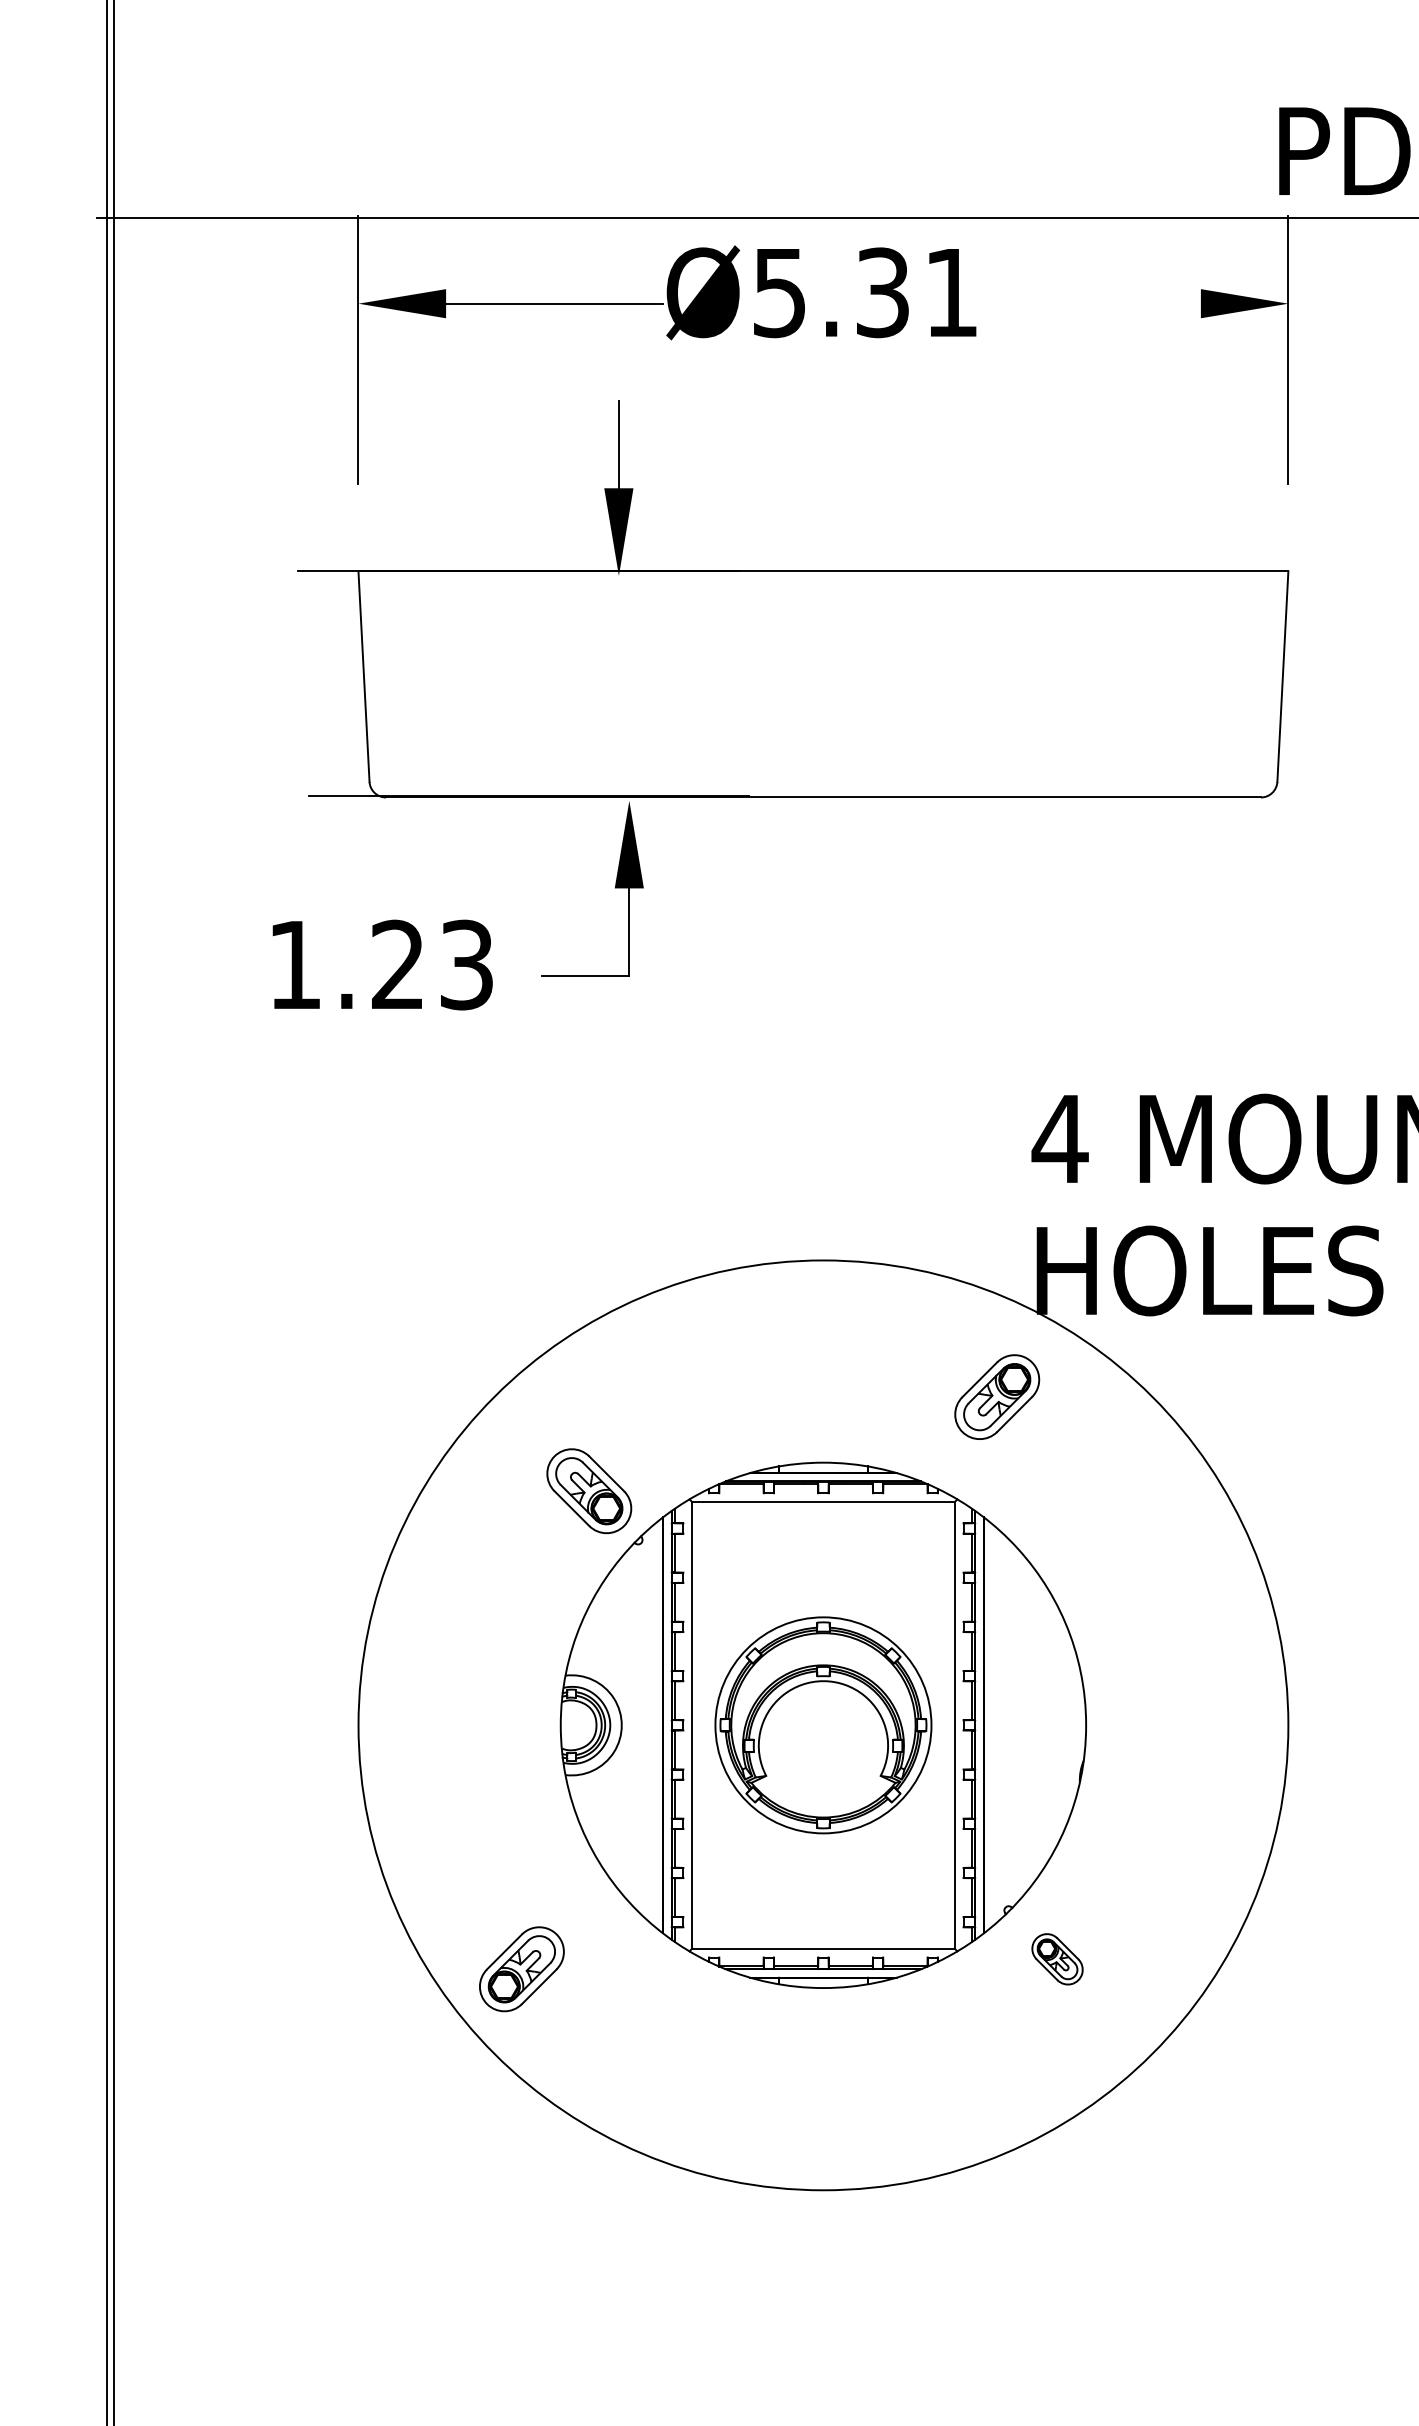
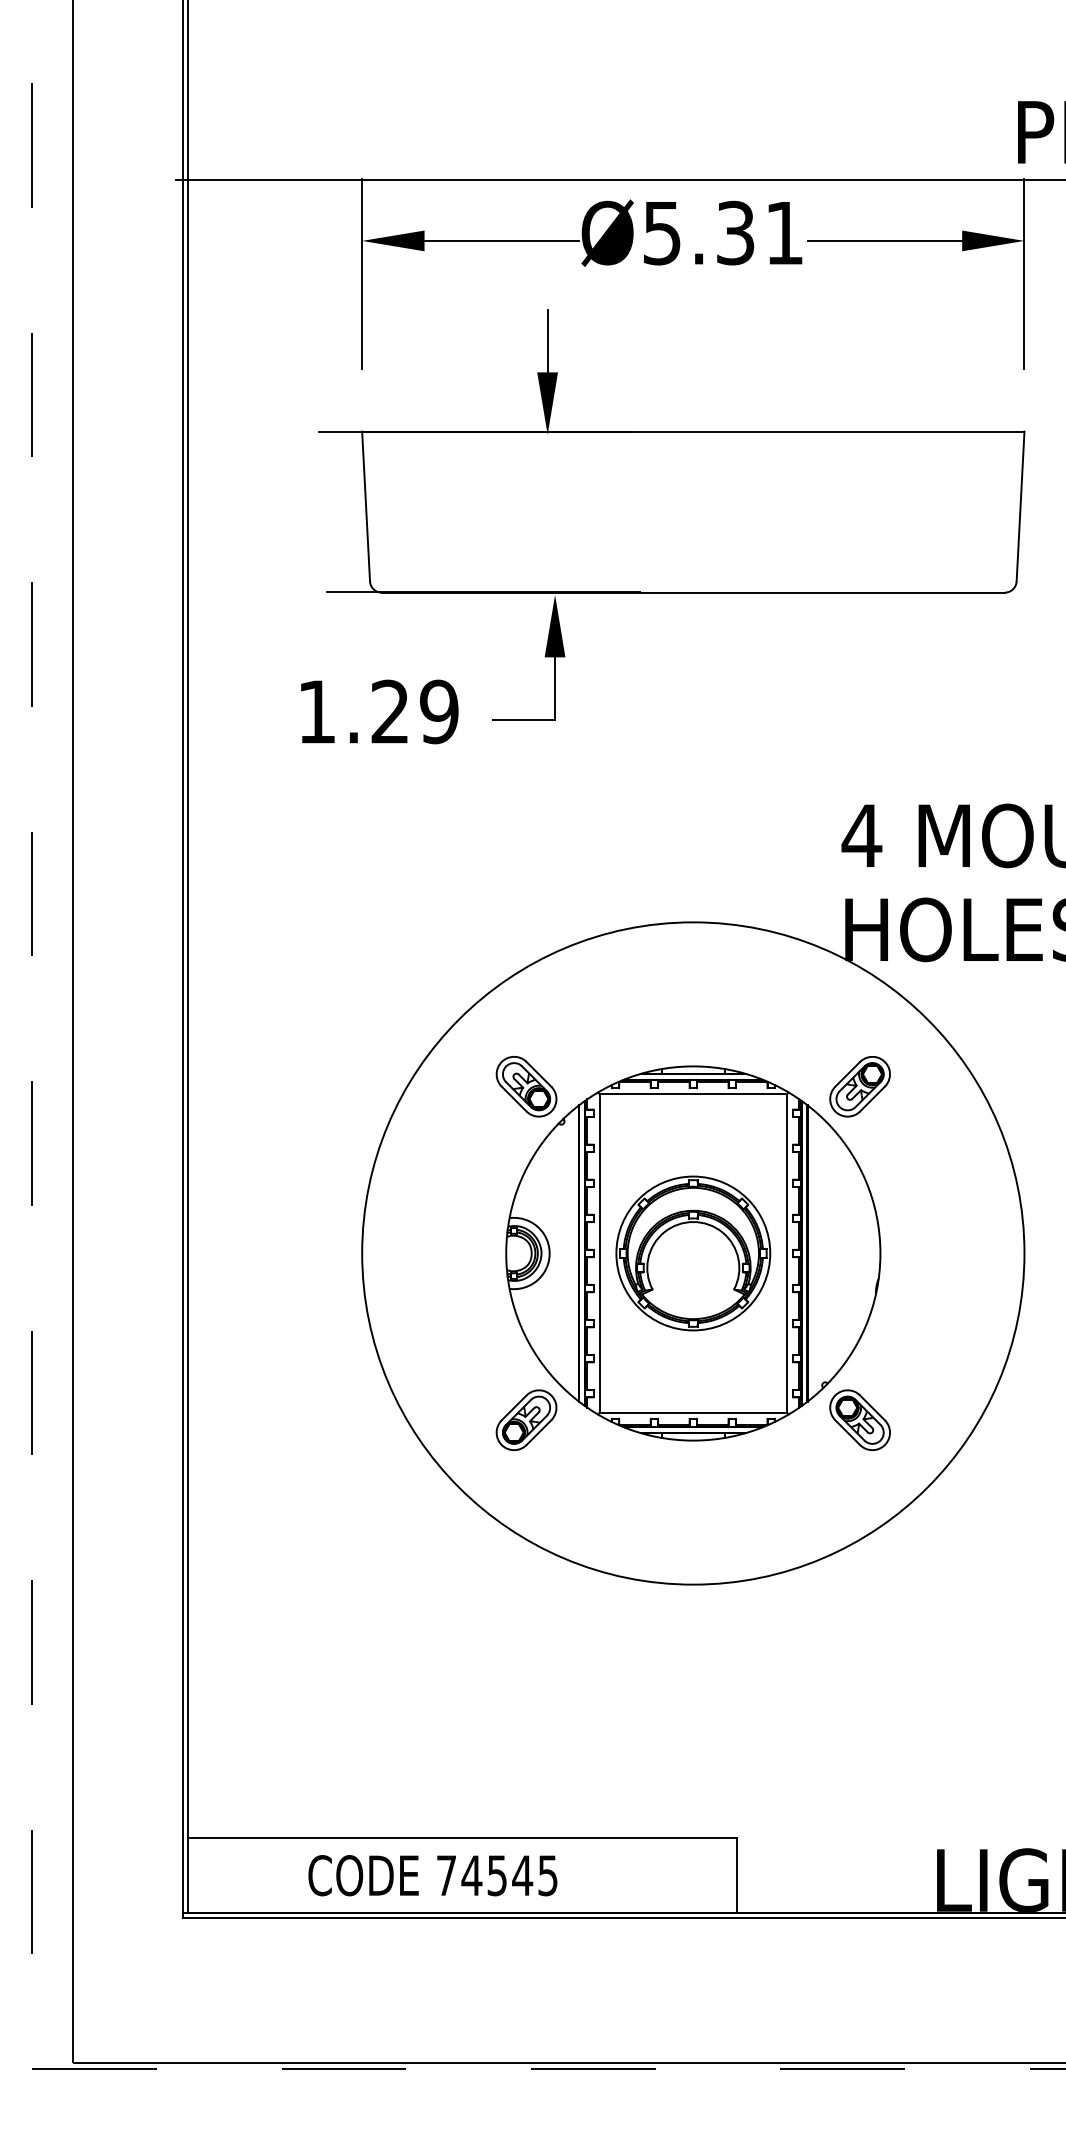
line: (1091, 303) -> (884, 240), added
text: (467, 964) -> (439, 711), 1.23 -> 1.29
part: (996, 1396) -> (859, 1086), moved
part: (1056, 1958) -> (859, 1419), size x1.67
part: (521, 1968) -> (526, 1419), moved

